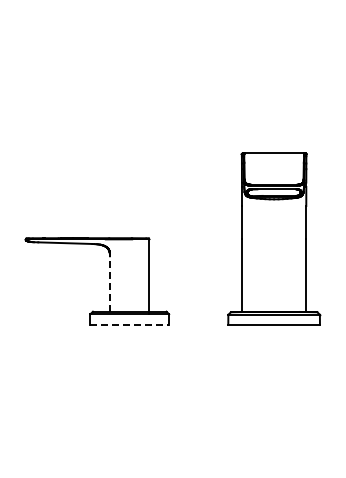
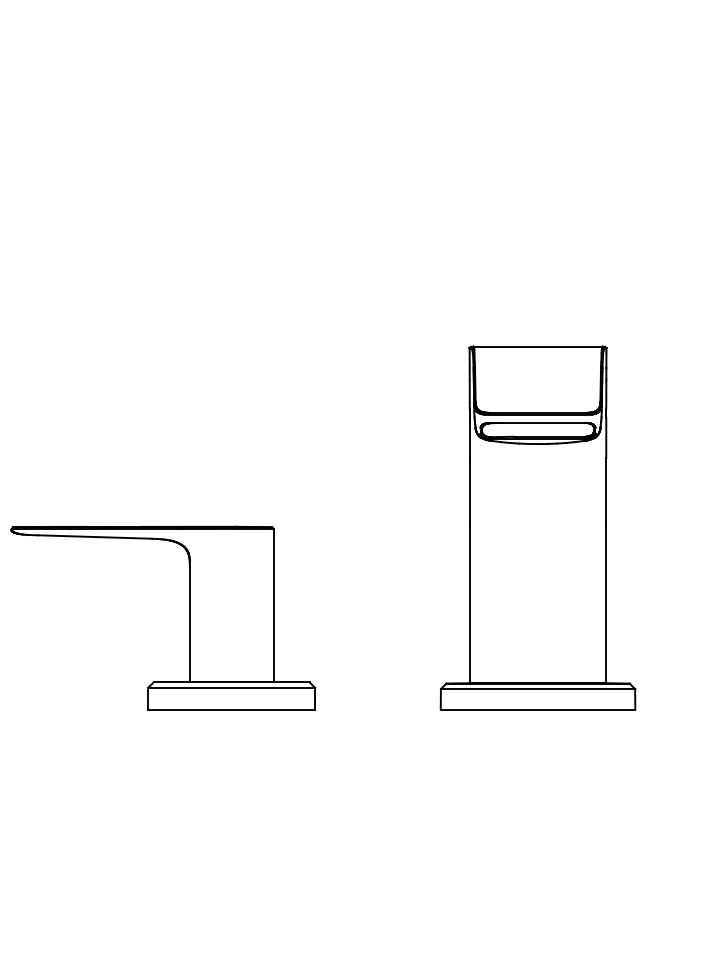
line: (110, 283) -> (190, 622), dashed -> solid
line: (130, 324) -> (233, 709), dashed -> solid

